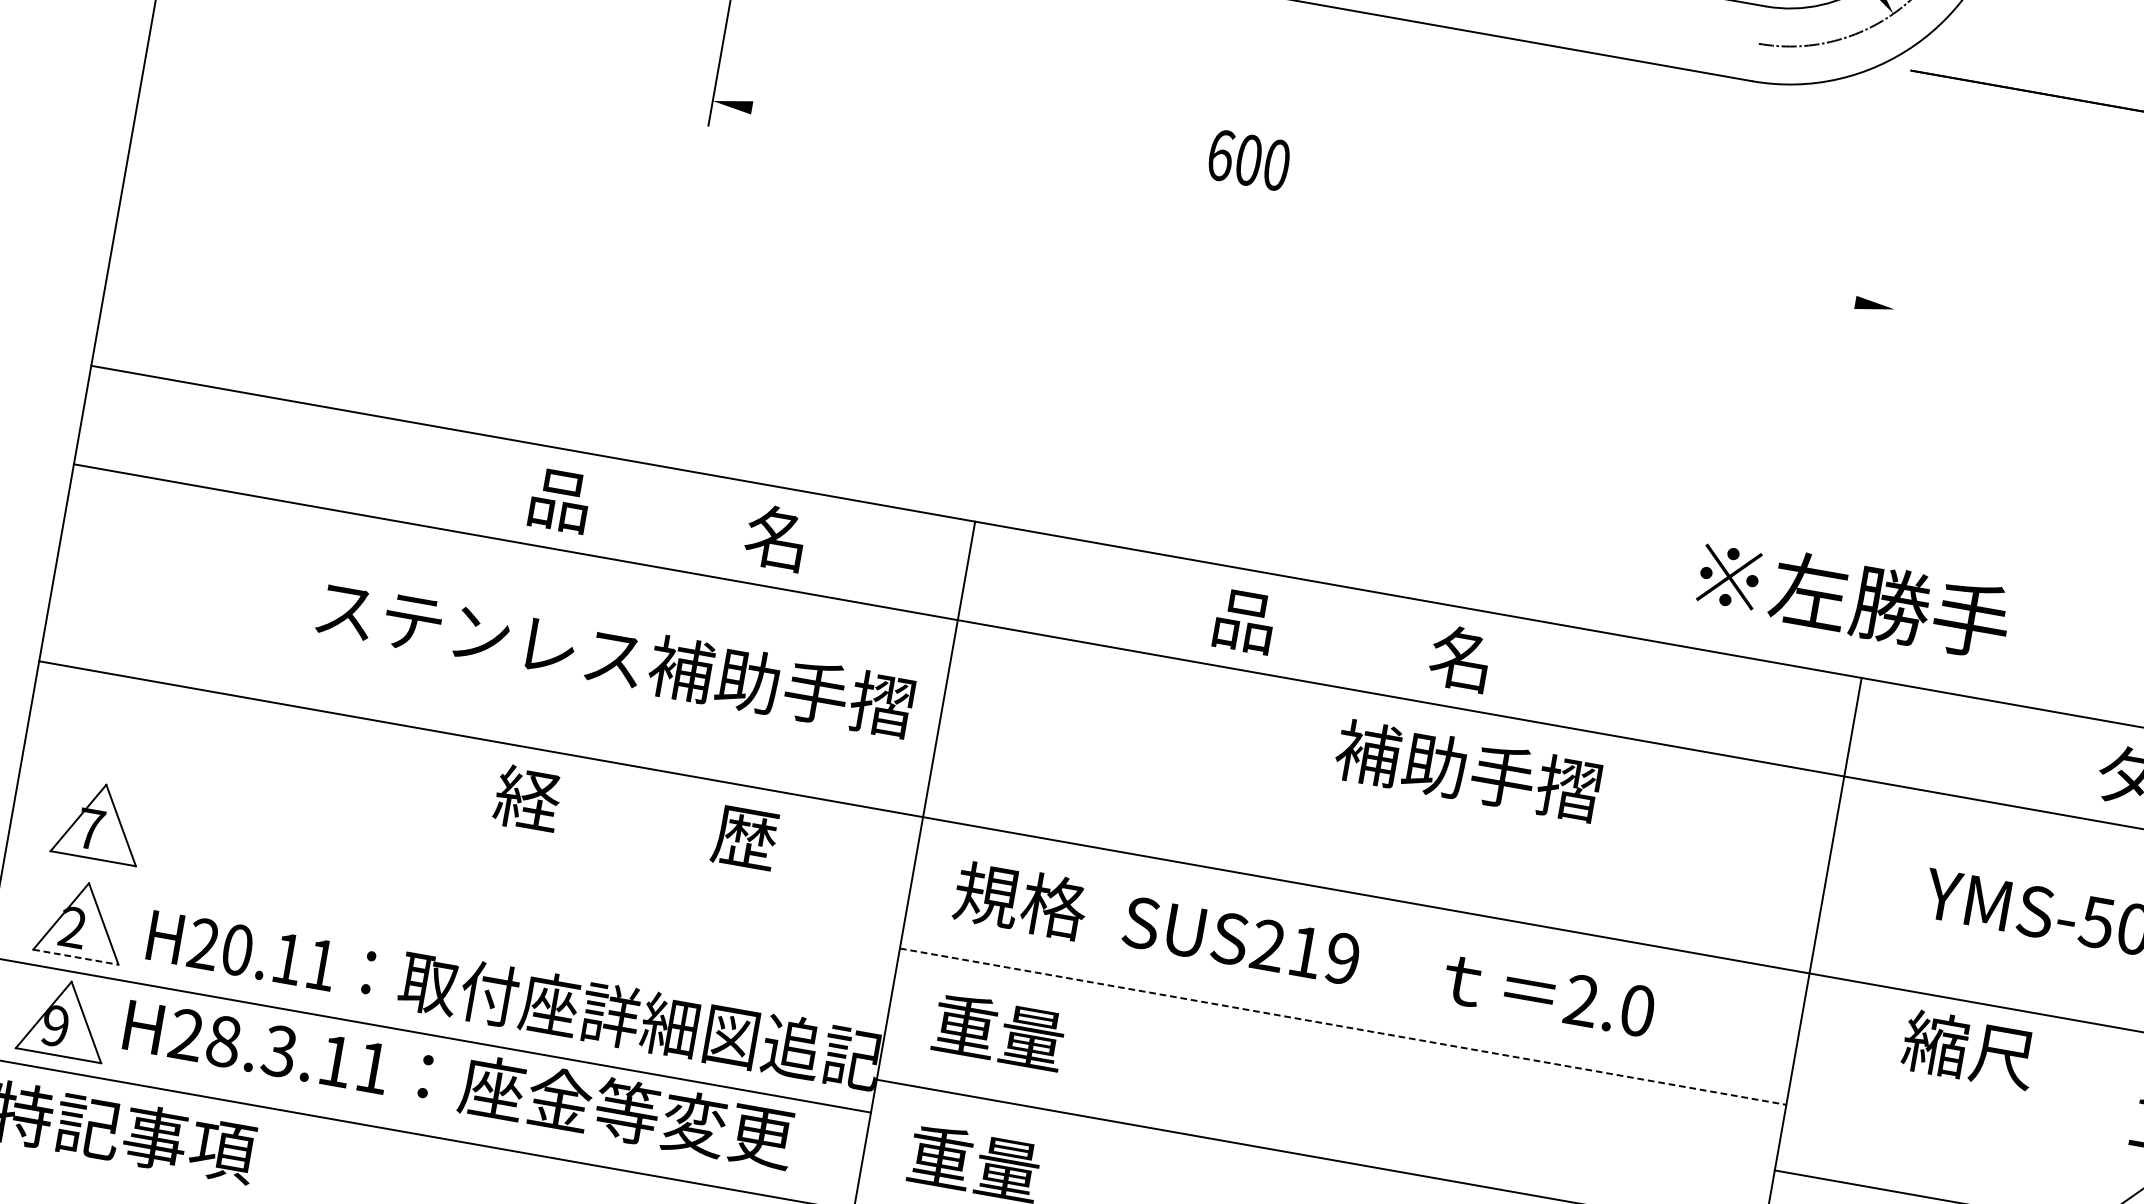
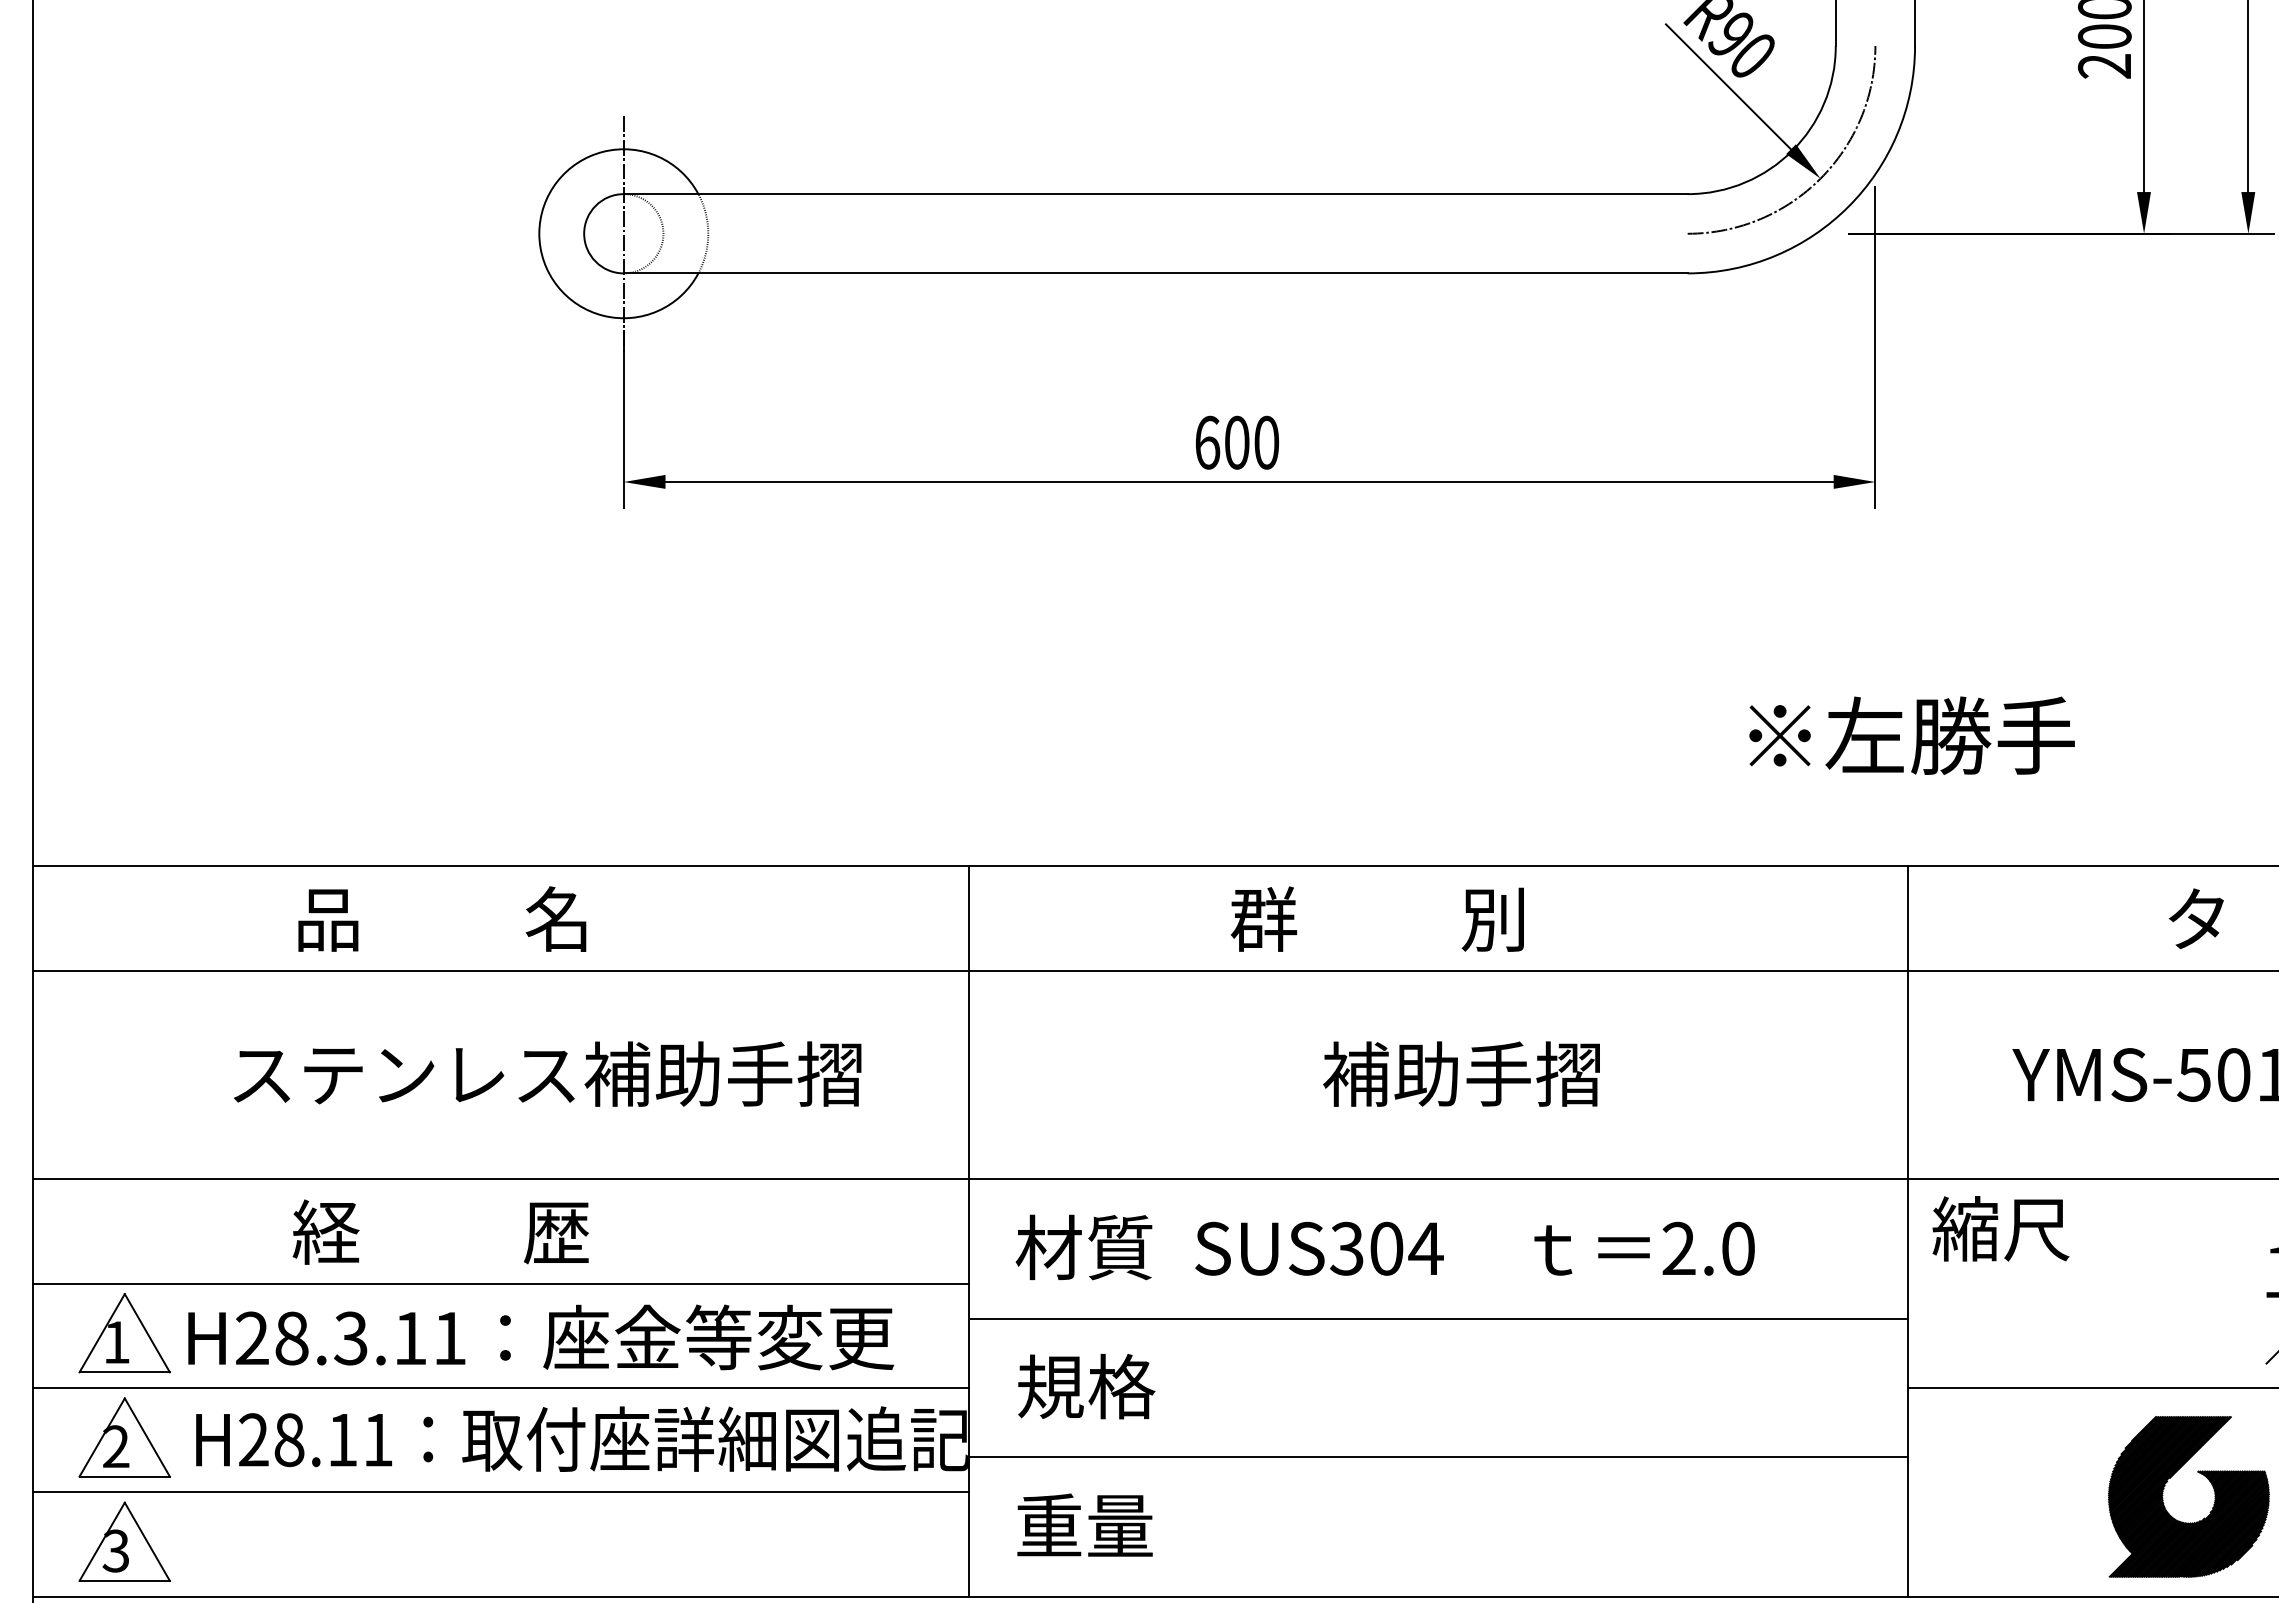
text: (1248, 159) -> (1236, 442), moved
line: (1917, 182) -> (1875, 347), added
line: (1303, 205) -> (1249, 482), added
text: (668, 518) -> (442, 918), moved
text: (1853, 598) -> (1911, 735), moved
text: (1350, 638) -> (1376, 918), 品          名 -> 群          別
text: (615, 656) -> (547, 1073), moved
text: (1467, 770) -> (1461, 1073), moved
text: (635, 817) -> (440, 1231), moved
text: (91, 829) -> (117, 1342), 7 -> 1
line: (463, 837) -> (501, 1283), added
text: (1020, 900) -> (1084, 1247), 規格 -> 材質
line: (446, 935) -> (501, 1387), added
text: (237, 949) -> (289, 1439), H20.11 -> H28.11
text: (1305, 951) -> (1386, 1248), SUS219 -> SUS304
line: (76, 957) -> (125, 1476), dashed -> solid
text: (54, 1025) -> (115, 1550), 9 -> 3
line: (1343, 1026) -> (1439, 1318), dashed -> solid
text: (999, 1032) -> (1086, 1386), 重量 -> 規格
text: (1968, 1049) -> (2000, 1228), moved
text: (459, 1082) -> (541, 1337), moved

